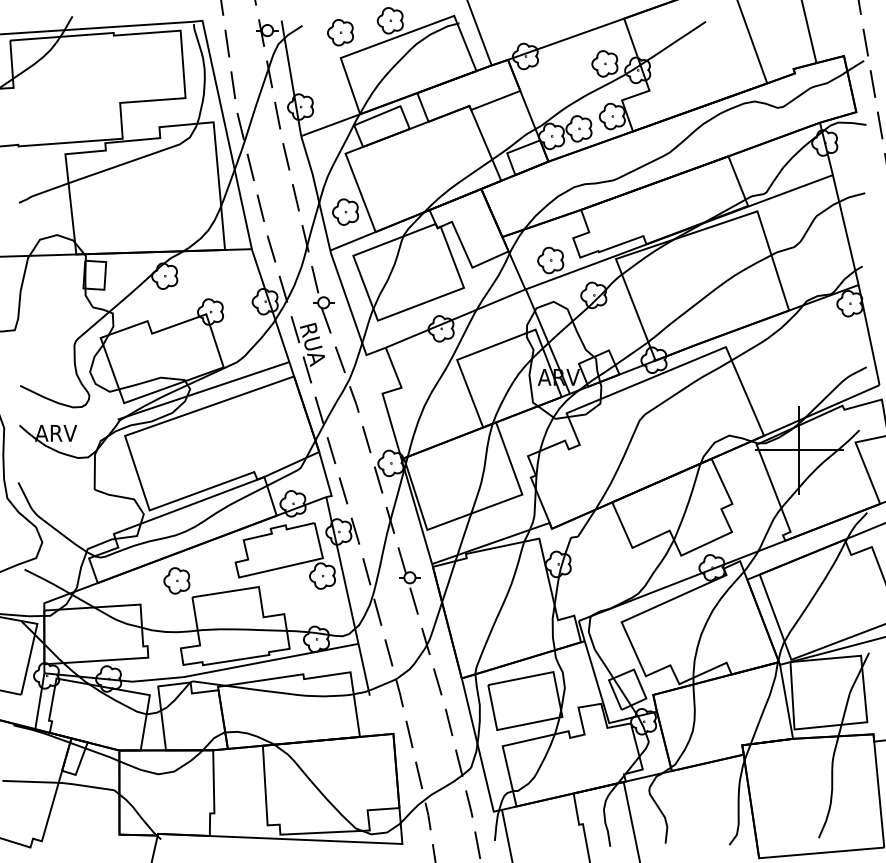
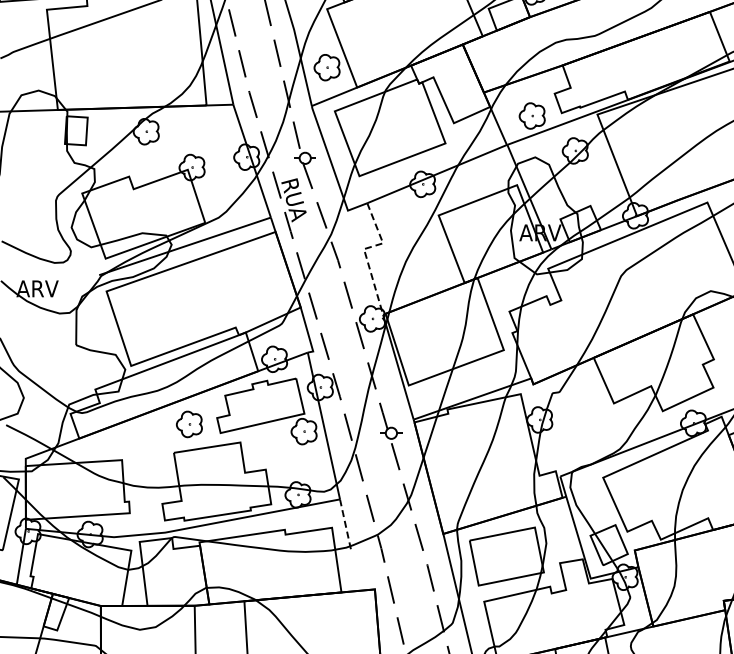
line: (383, 395) -> (365, 251), solid -> dashed
part: (176, 580) -> (189, 424), moved
line: (364, 669) -> (346, 525), solid -> dashed

